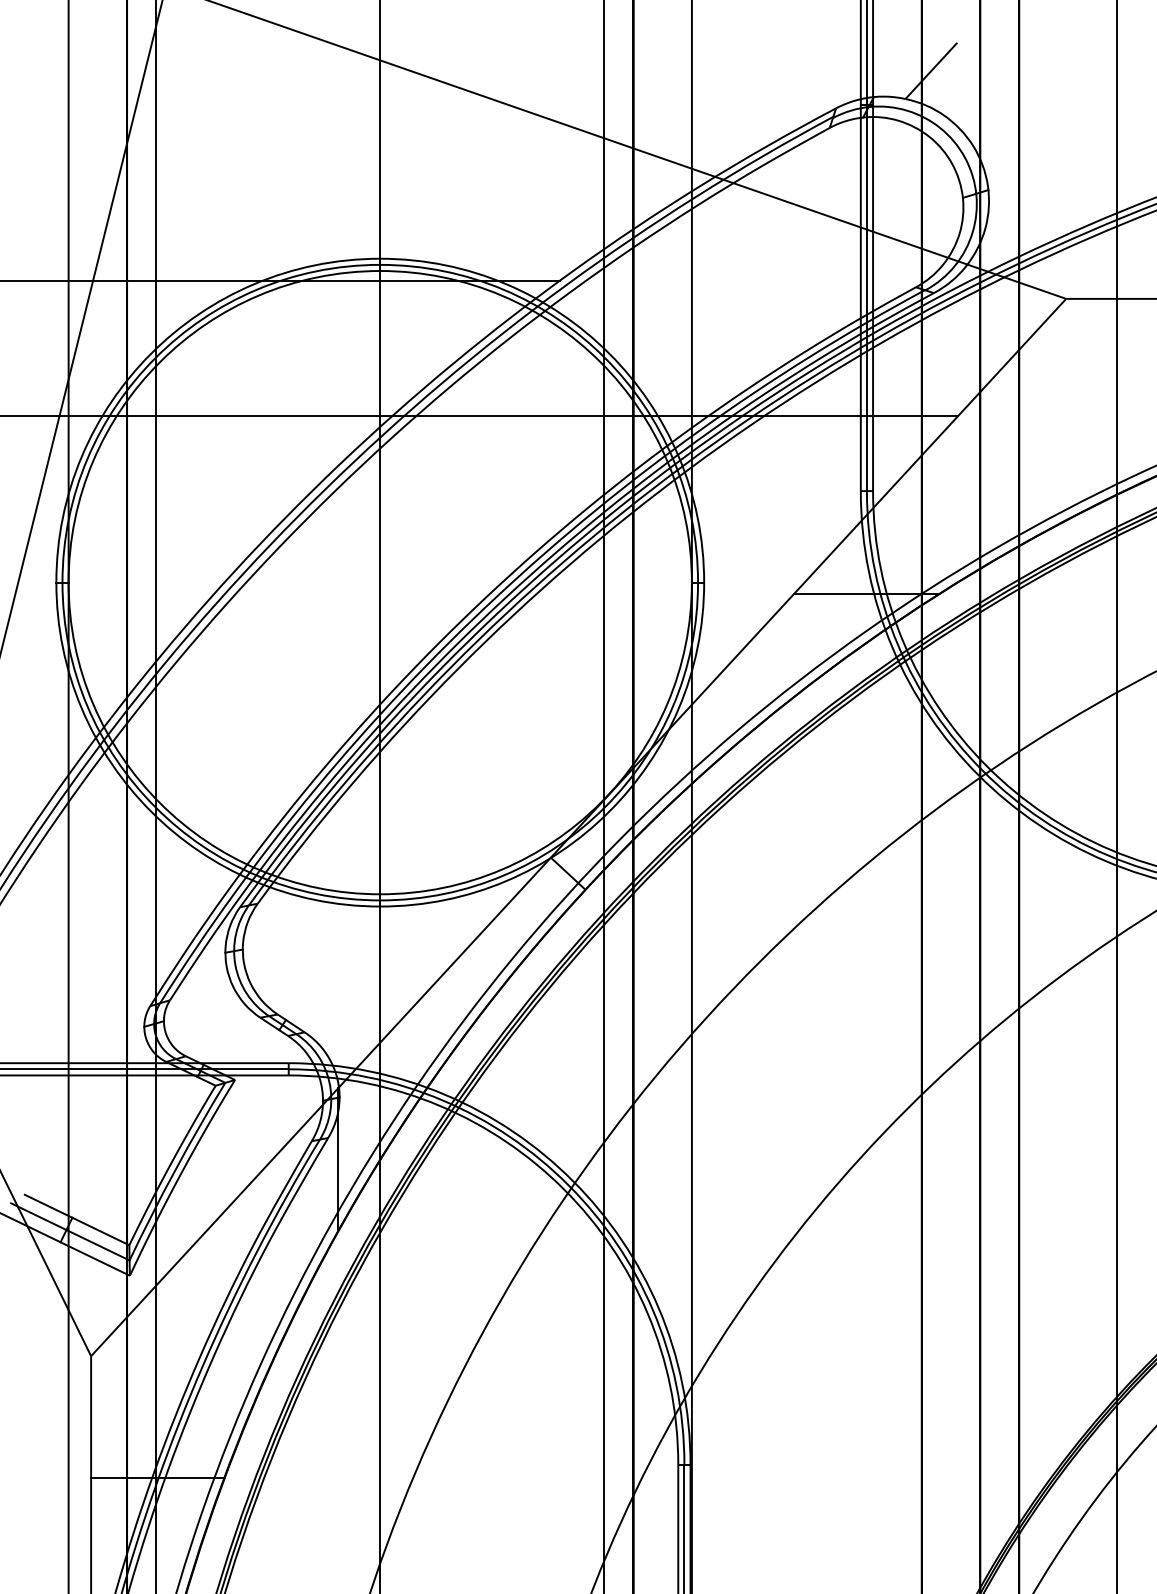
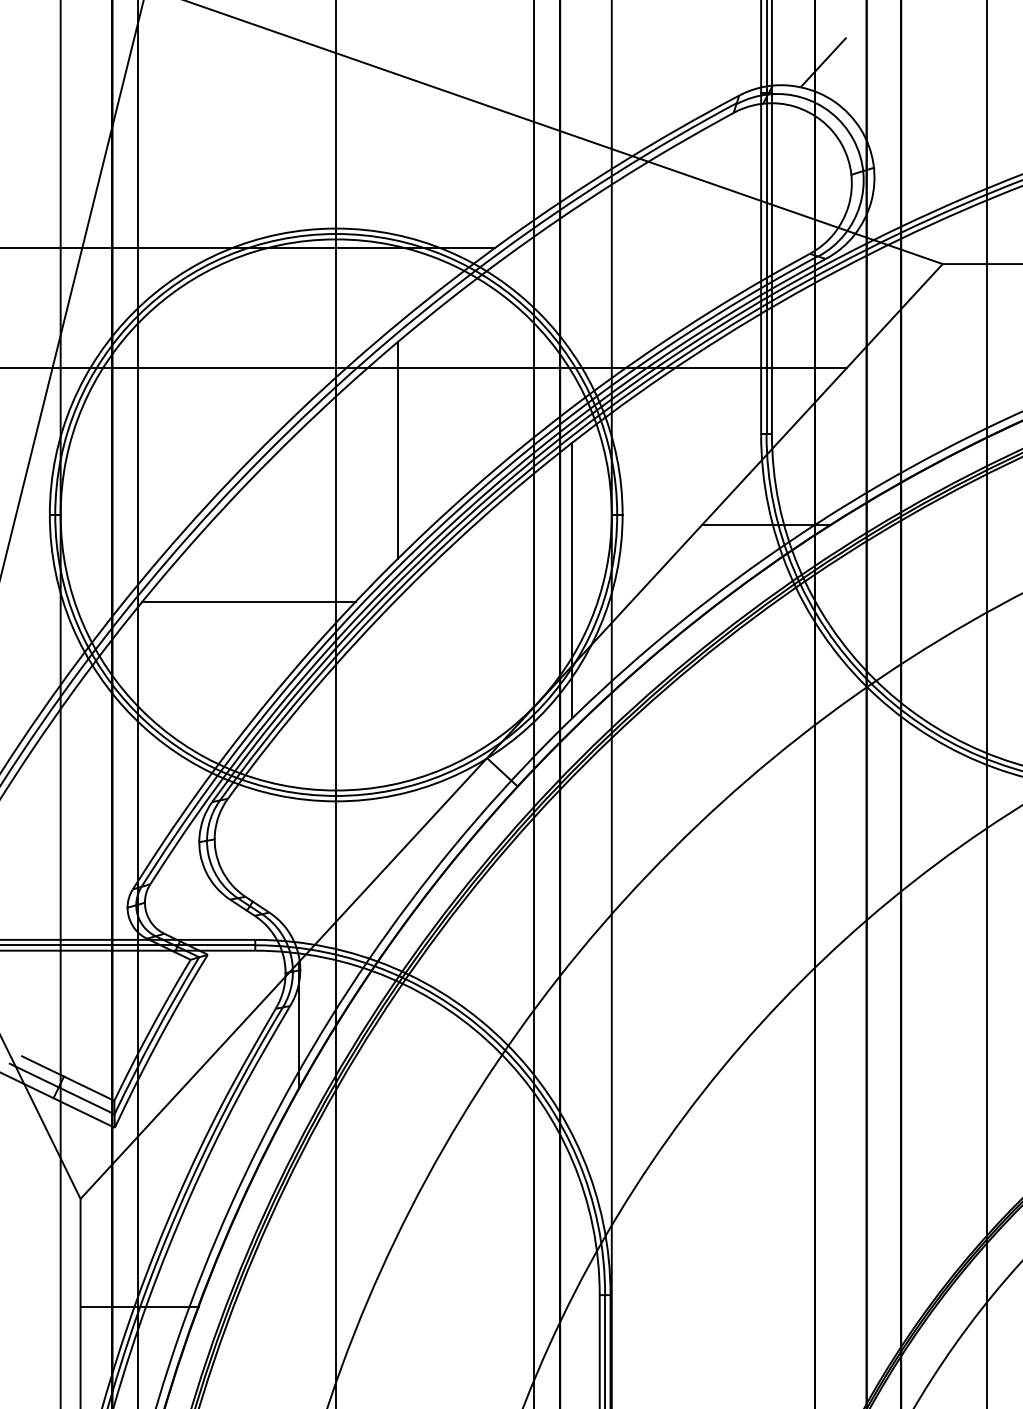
line: (449, 509) -> (397, 450), added
line: (647, 656) -> (572, 580), added
line: (281, 680) -> (248, 601), added

